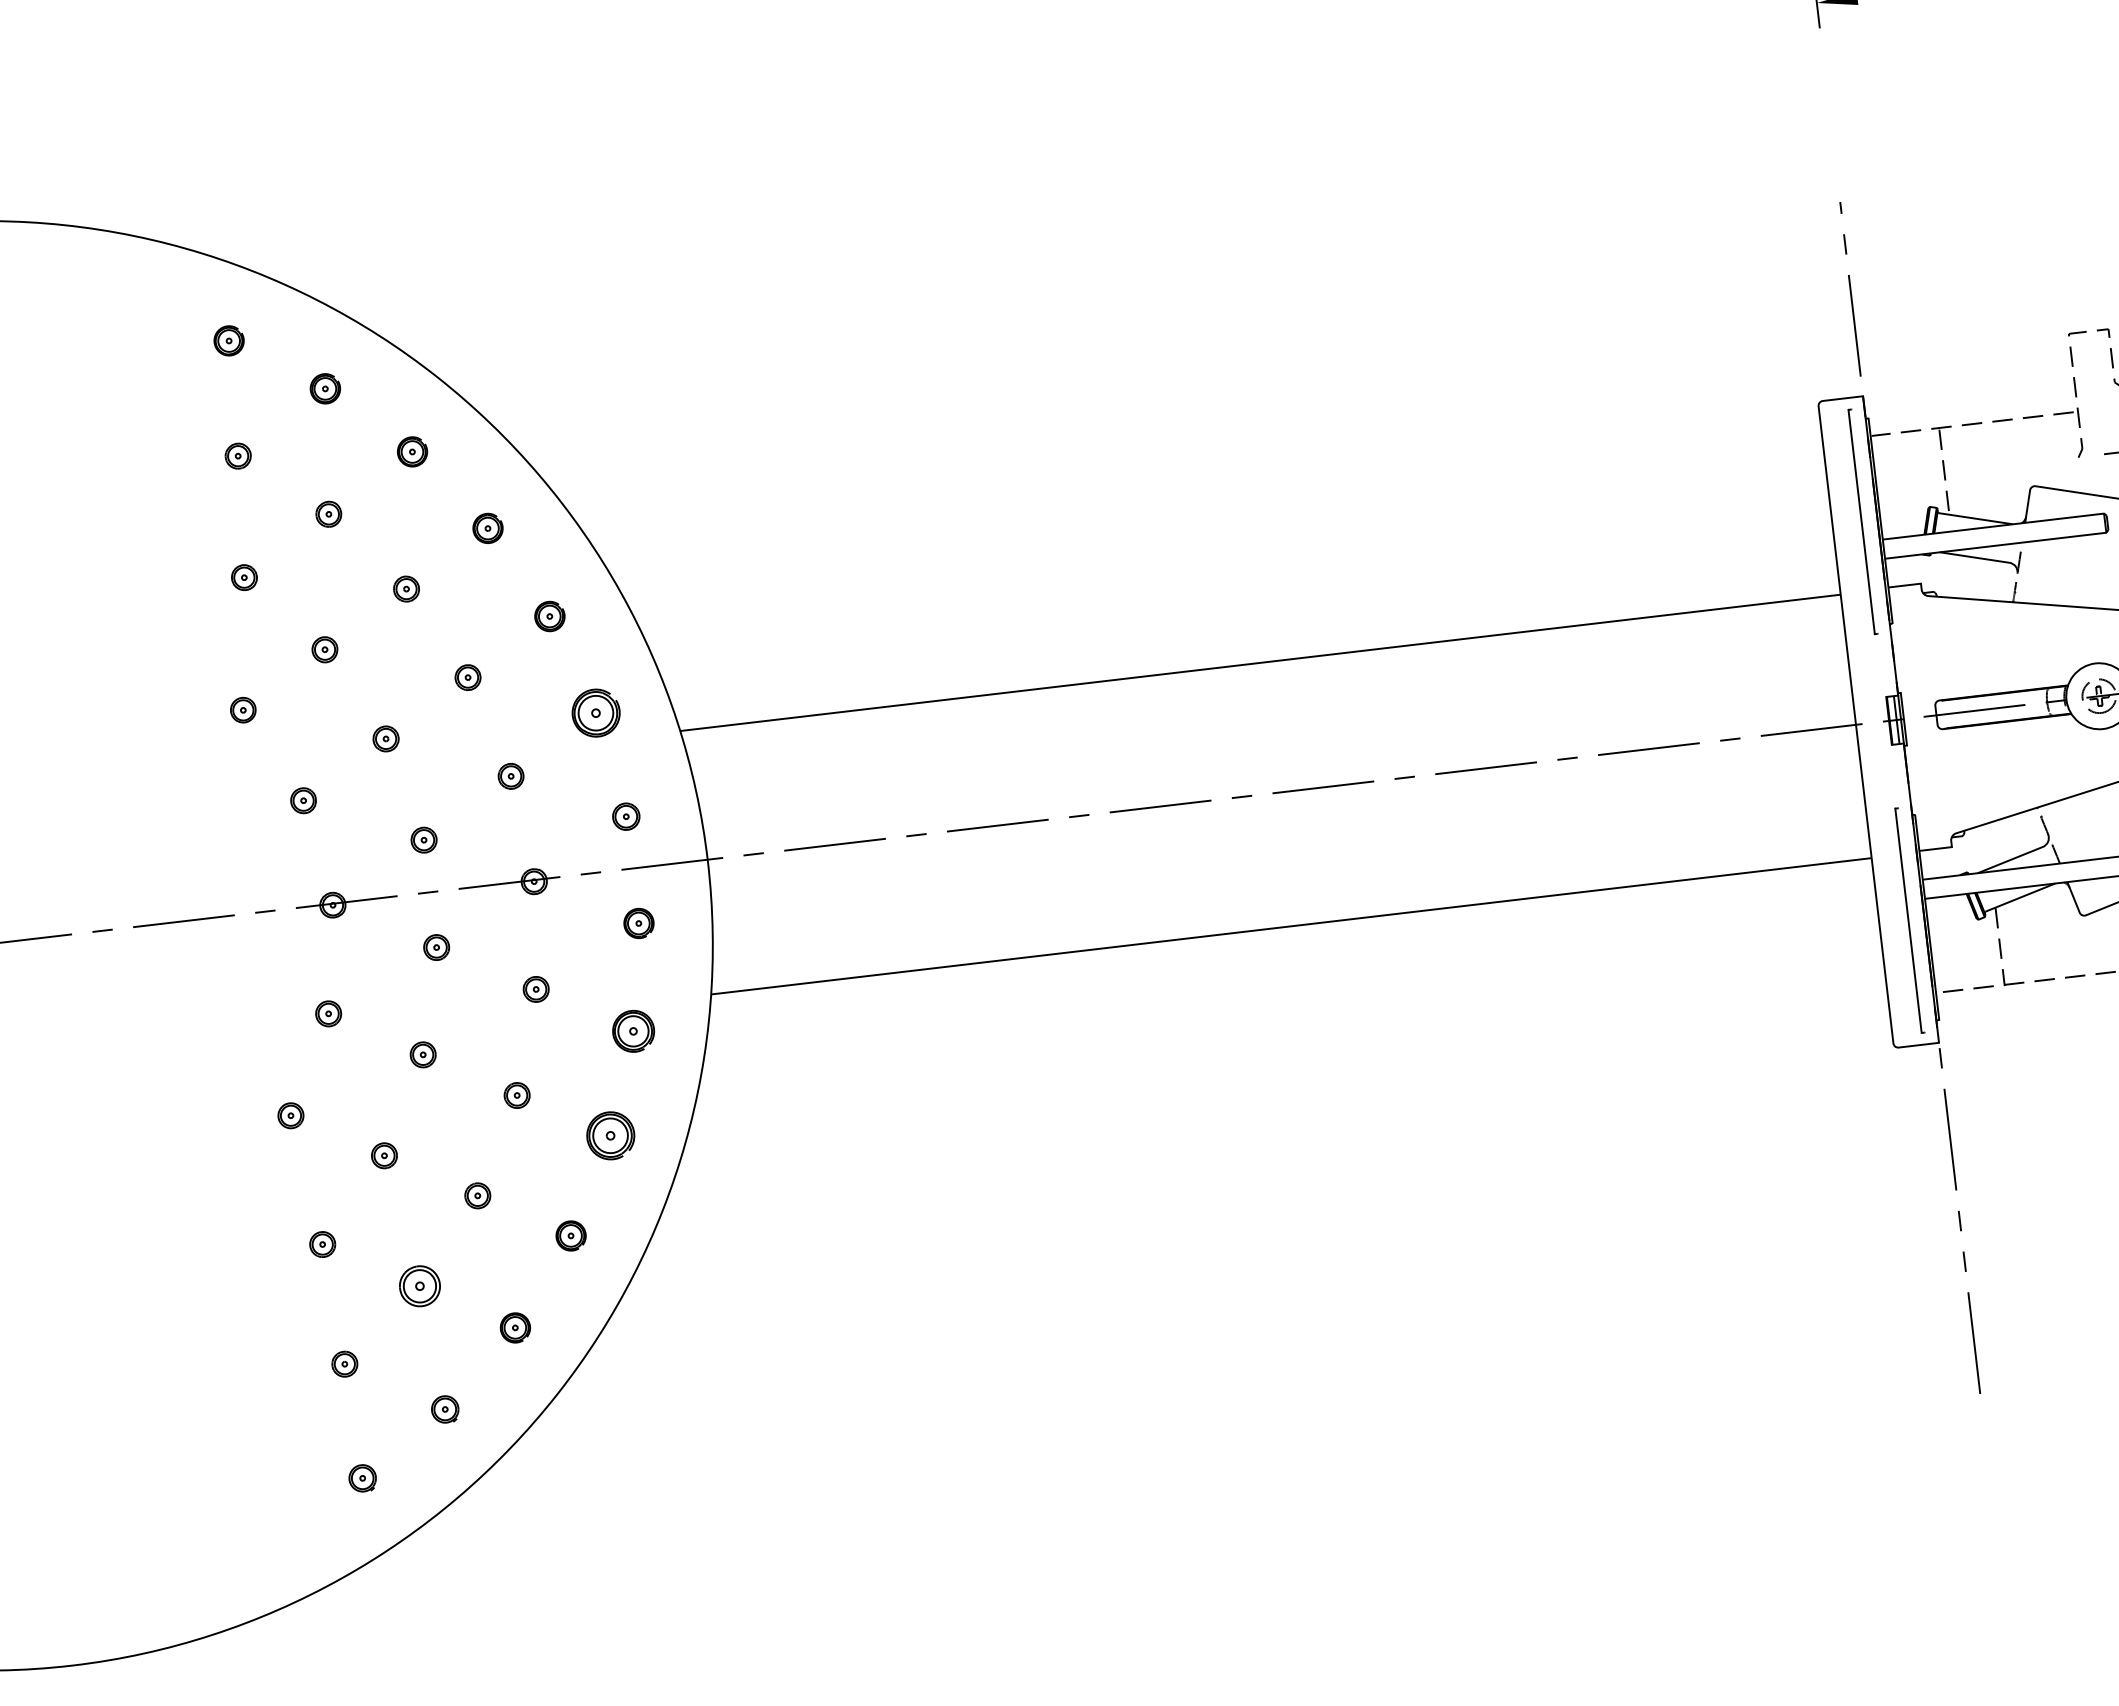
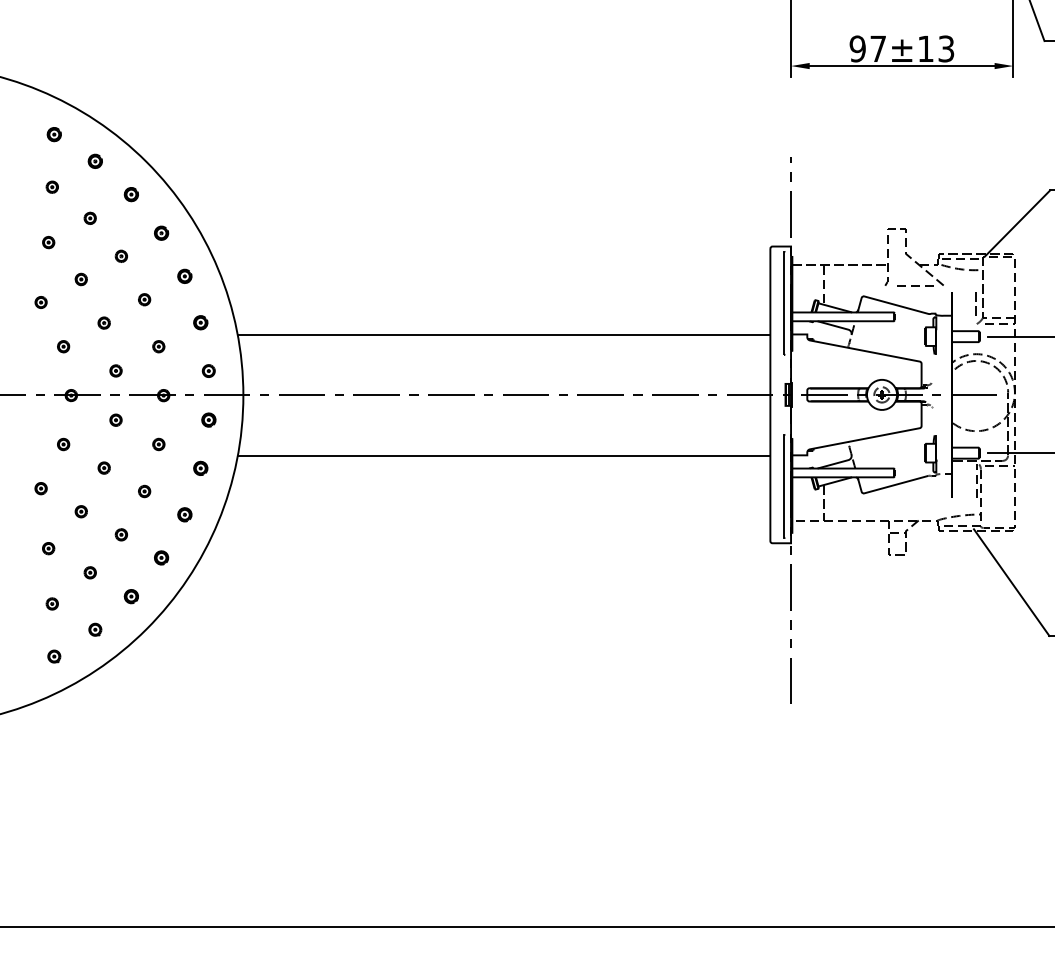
part: (595, 712) -> (200, 322), size x0.62
part: (632, 1028) -> (200, 467), size x0.71
part: (609, 1135) -> (184, 514), size x0.62
part: (417, 1286) -> (89, 572), size x0.62

